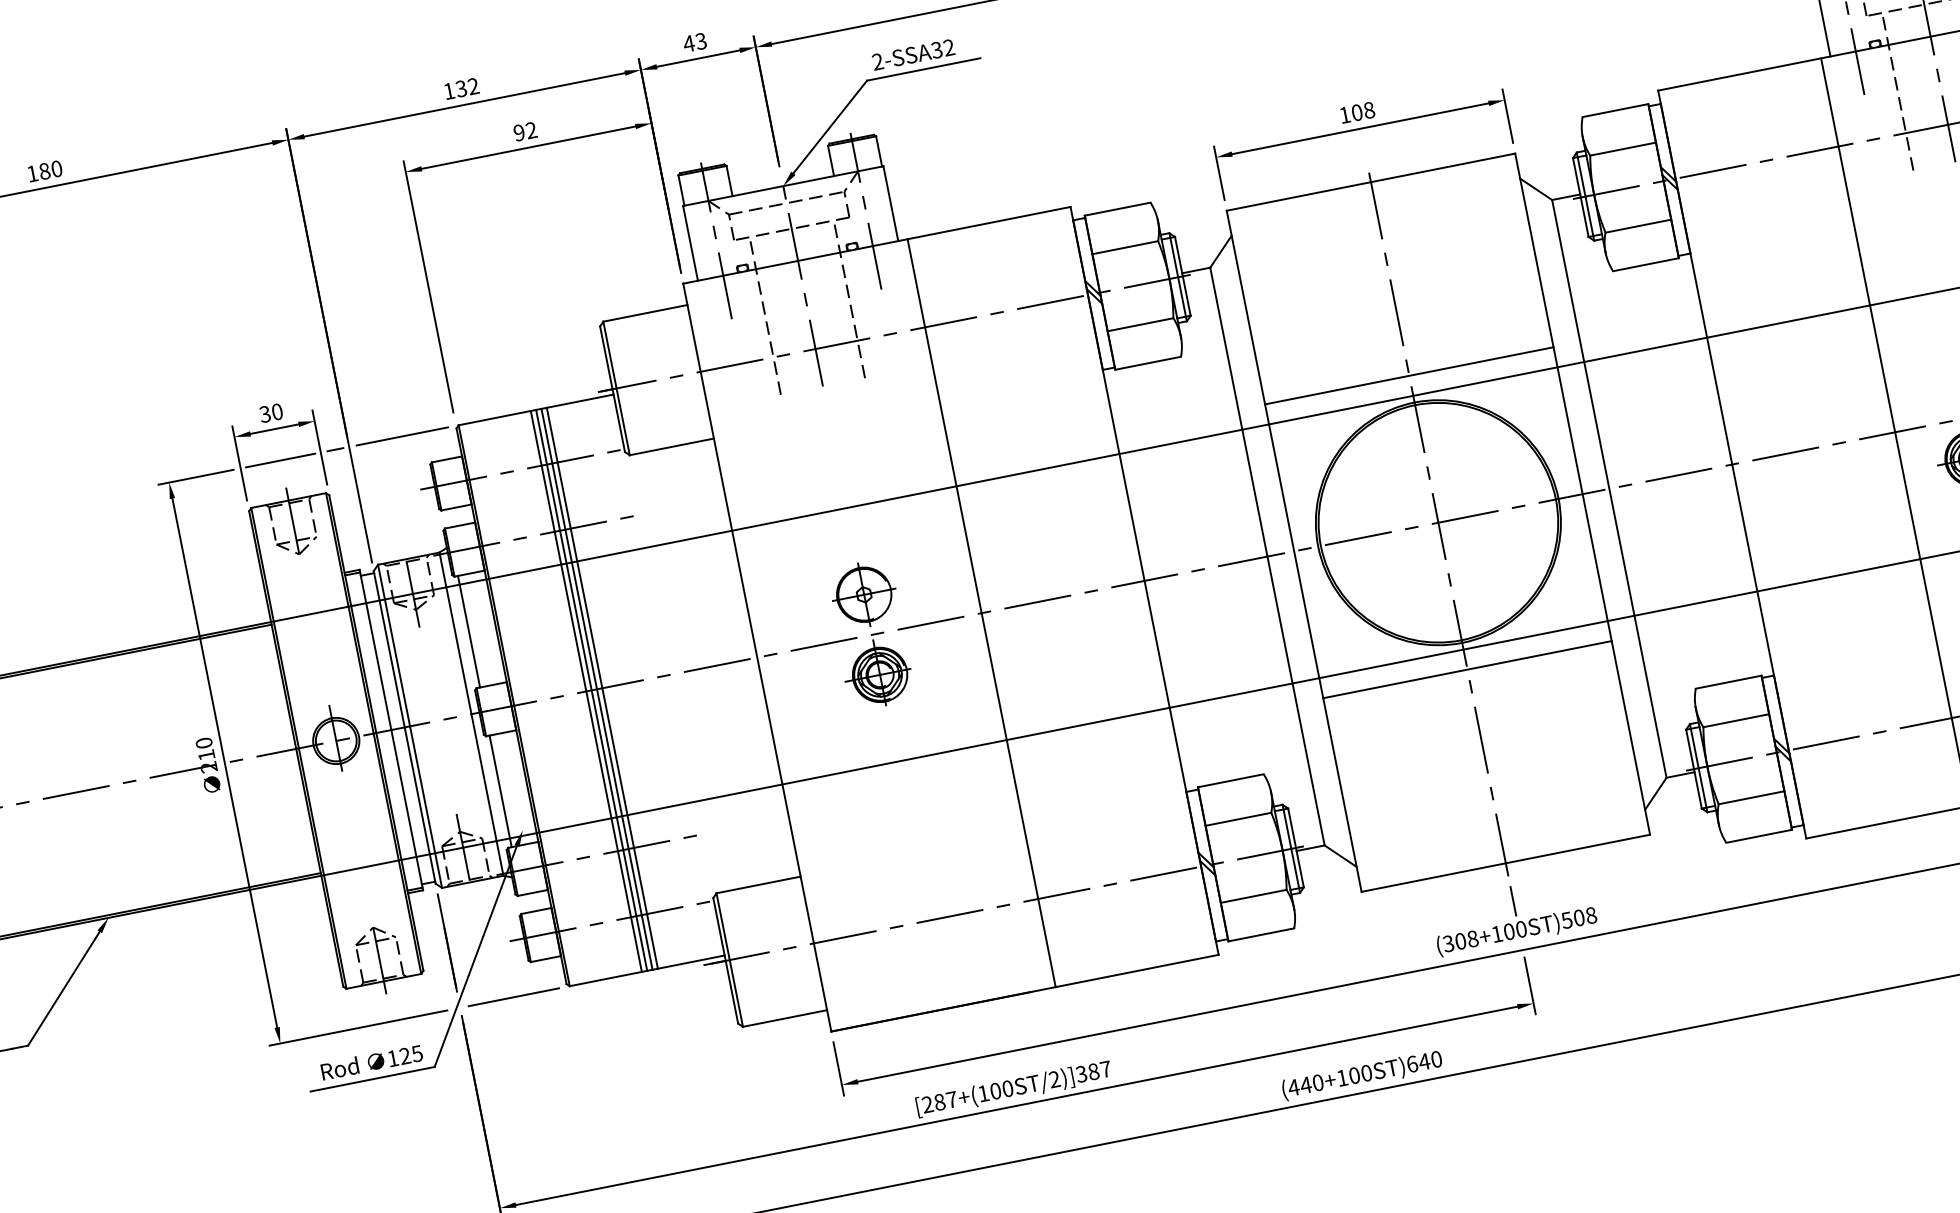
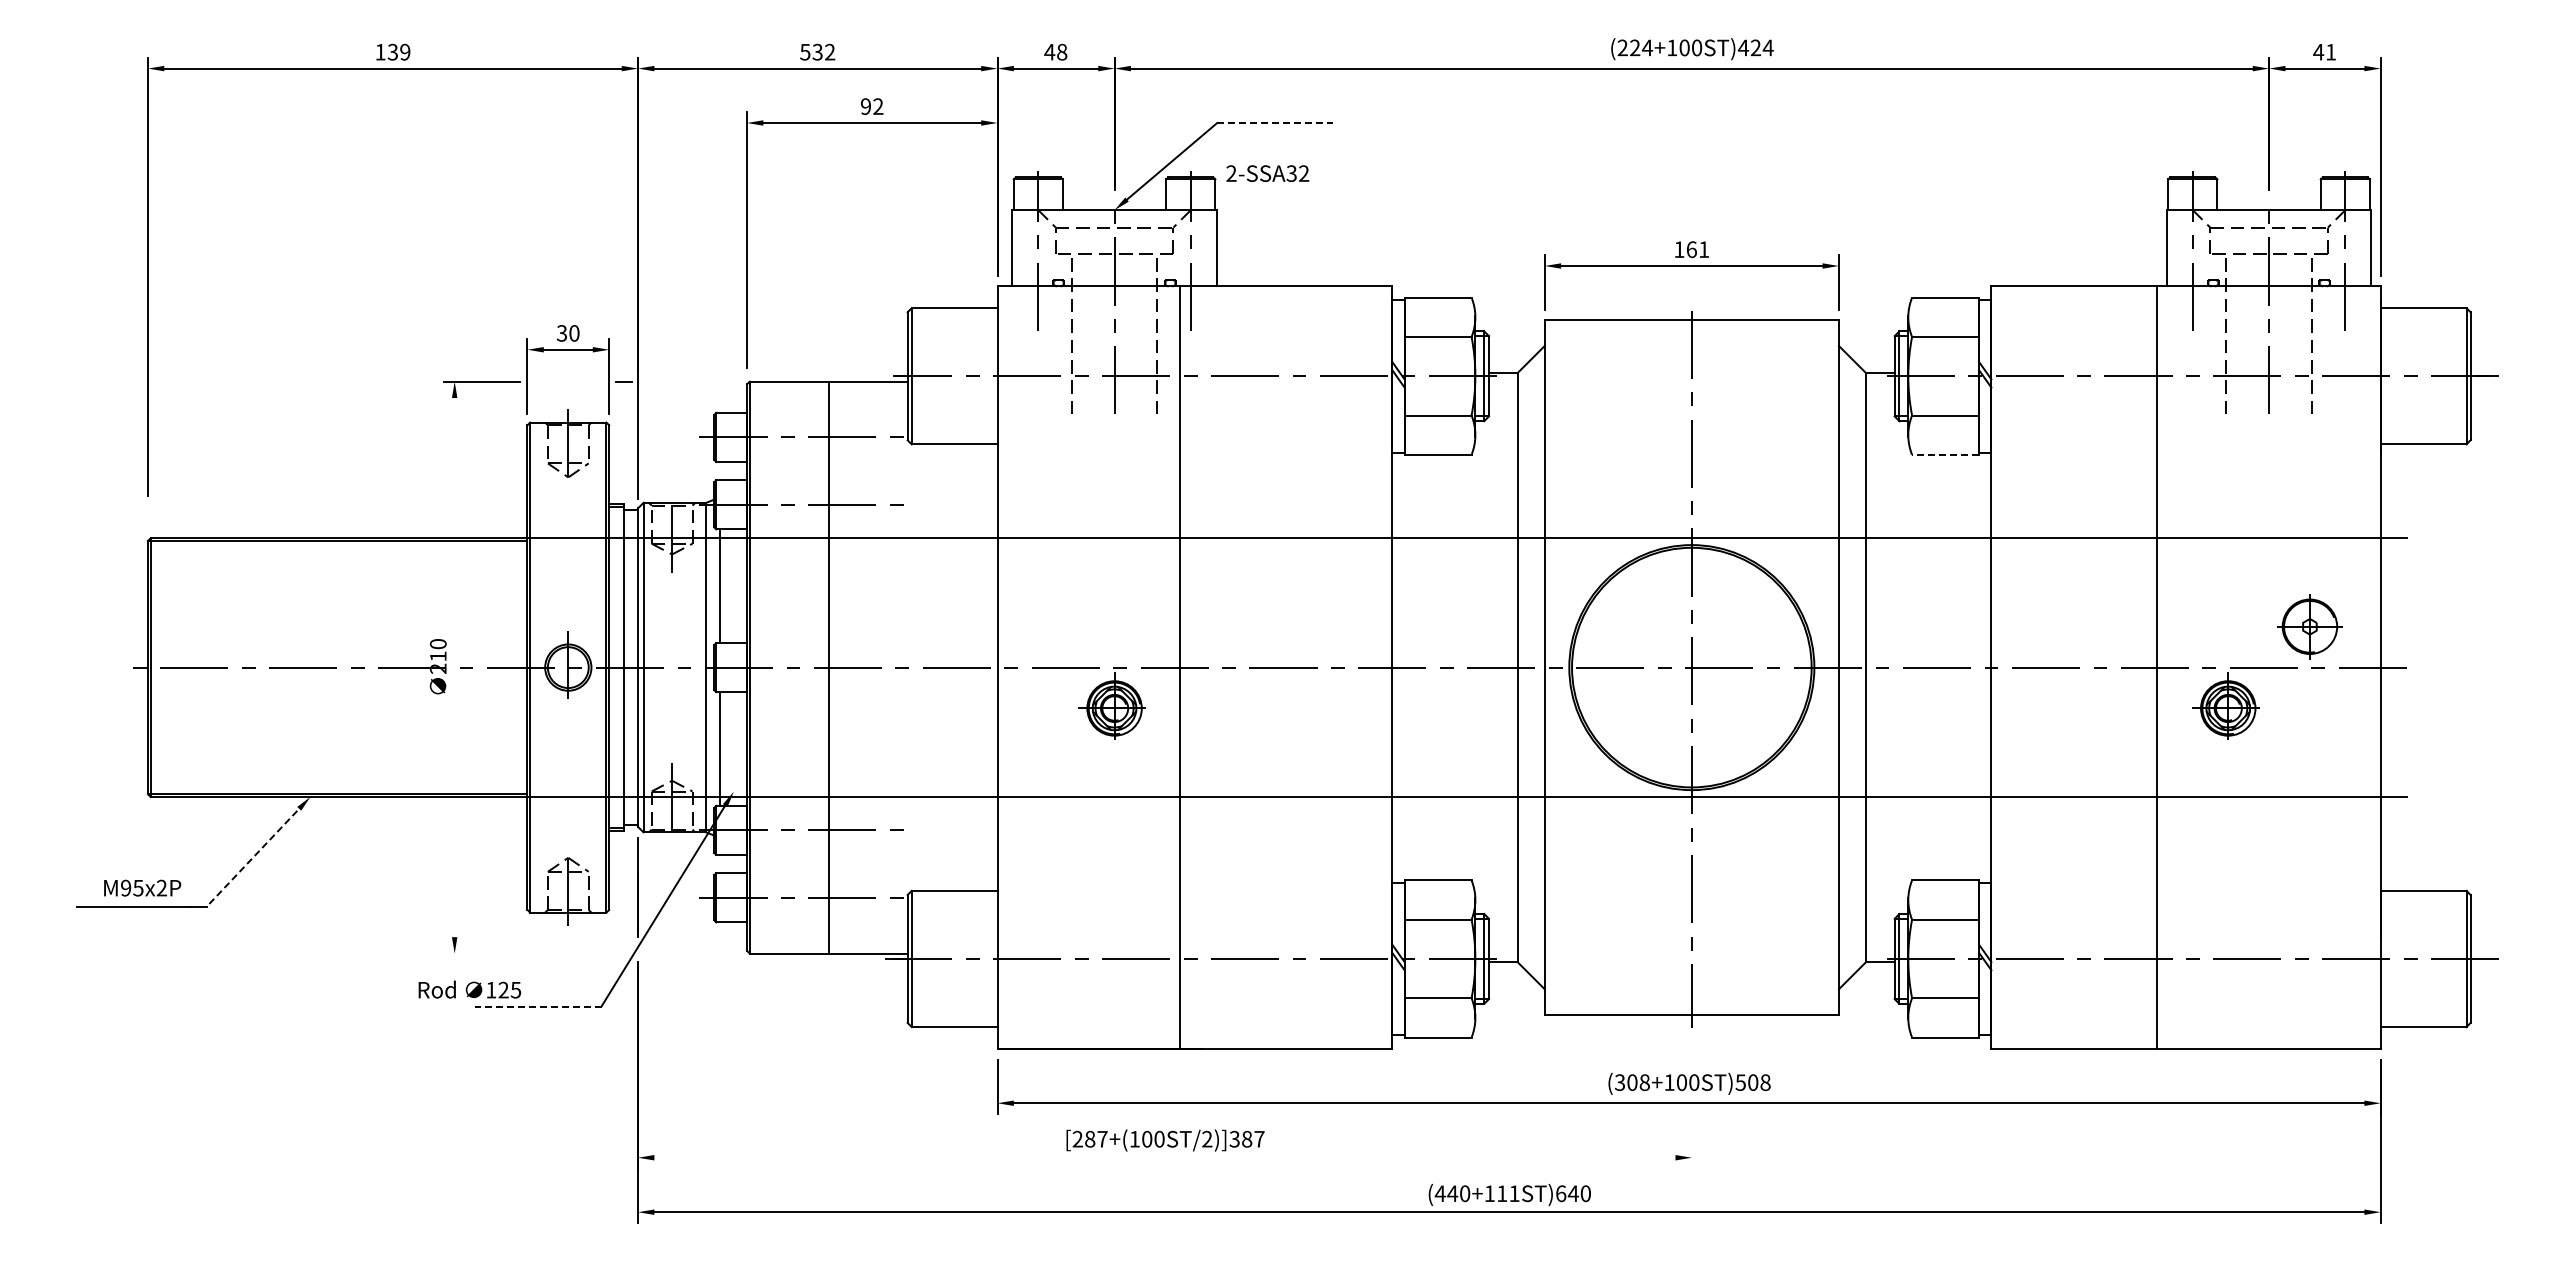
text: (701, 41) -> (1062, 52), 43 -> 48
text: (913, 54) -> (1267, 173), moved
line: (924, 68) -> (1275, 122), solid -> dashed
text: (449, 91) -> (805, 52), 132 -> 532
text: (1362, 111) -> (1697, 249), 108 -> 161
text: (50, 169) -> (398, 51), 180 -> 139
line: (1645, 264) -> (1945, 454), solid -> dashed
line: (1408, 375) -> (1691, 517), removed
line: (401, 436) -> (691, 381), removed
line: (279, 460) -> (567, 381), removed
part: (864, 594) -> (1114, 626), removed
line: (981, 613) -> (1180, 667), moved
line: (1467, 669) -> (1691, 817), removed
line: (602, 688) -> (839, 667), removed
line: (597, 689) -> (834, 667), removed
line: (586, 691) -> (823, 667), removed
line: (224, 762) -> (454, 667), removed
line: (1513, 901) -> (1691, 1053), removed
line: (1529, 985) -> (1691, 1139), removed
line: (65, 986) -> (255, 855), solid -> dashed
line: (513, 997) -> (692, 953), removed
line: (357, 1028) -> (533, 953), removed
text: (371, 1062) -> (469, 989), moved
text: (1360, 1074) -> (1508, 1193), (440+100ST)640 -> (440+111ST)640
line: (371, 1079) -> (537, 1006), solid -> dashed
line: (1016, 1105) -> (1164, 1157), removed

